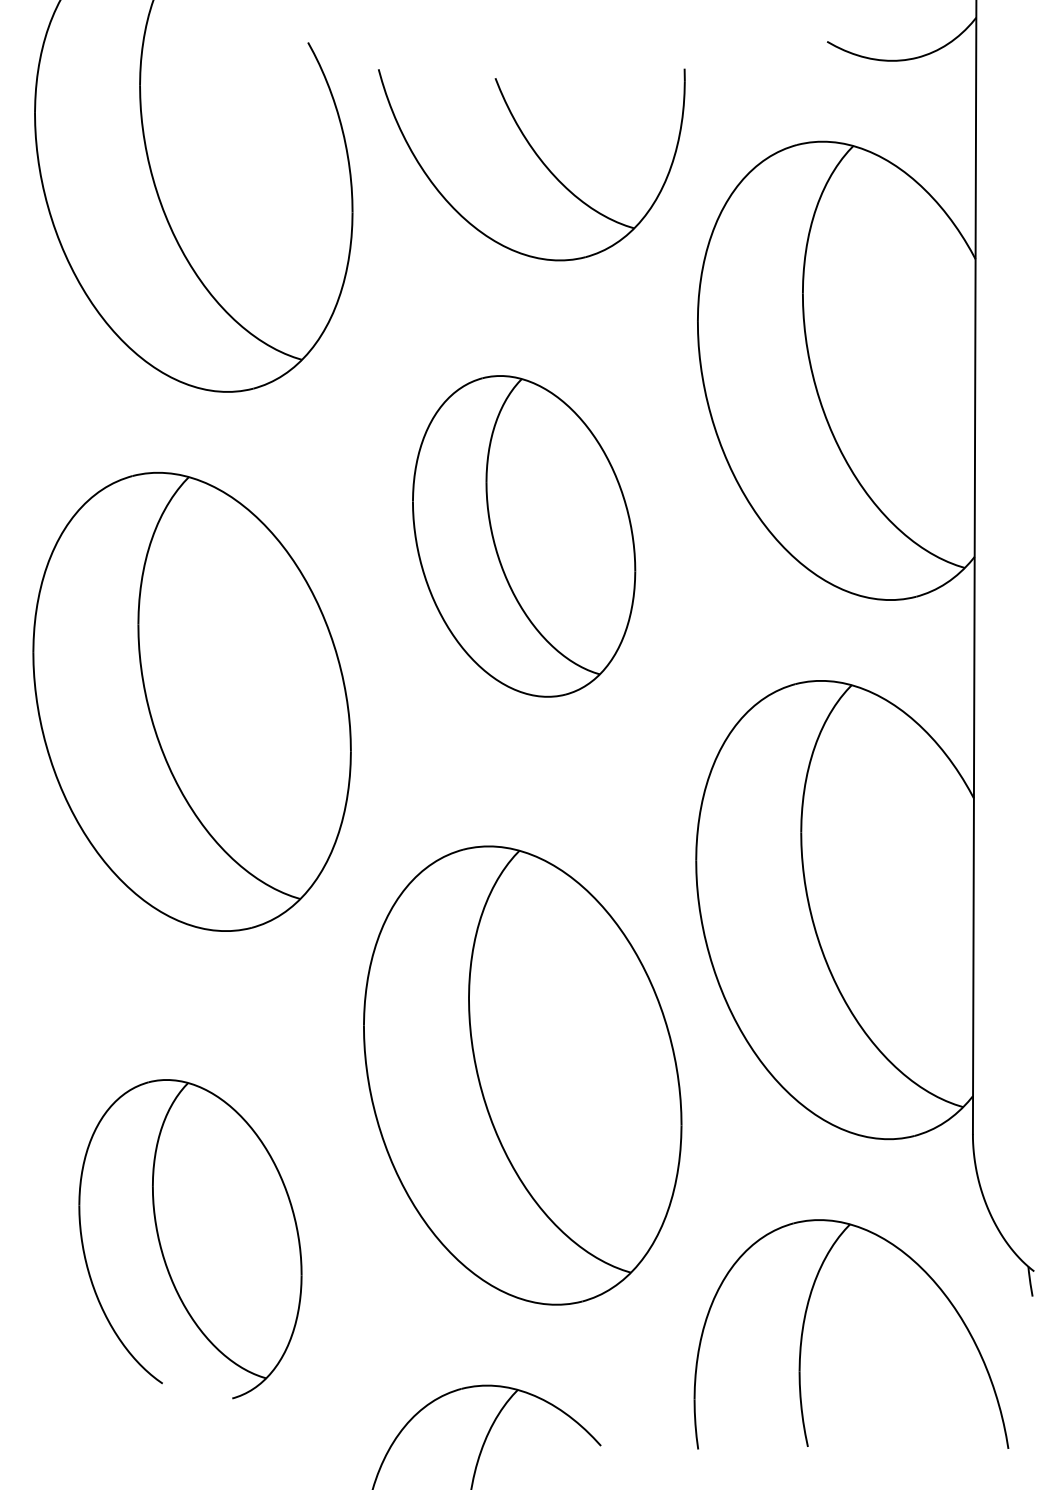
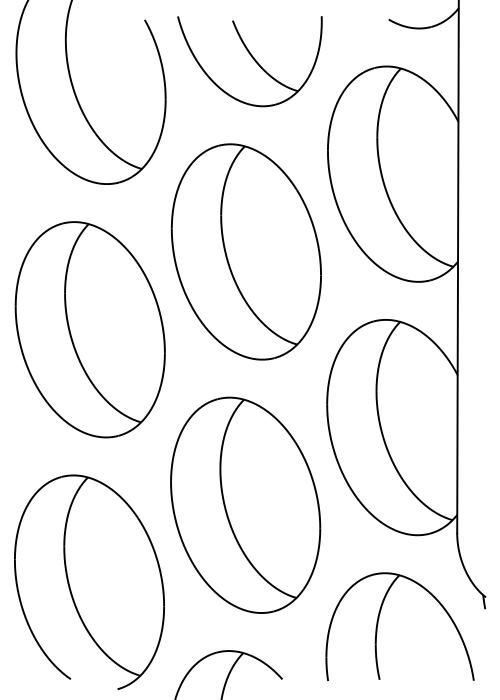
part: (530, 165) -> (249, 61), moved
part: (522, 535) -> (245, 251), size x1.43
part: (190, 1237) -> (89, 581), size x1.43

